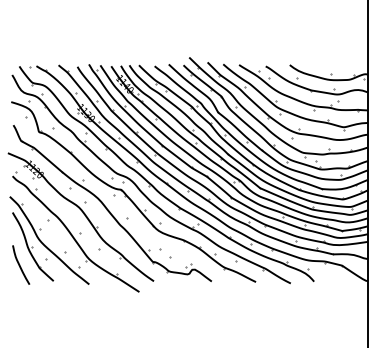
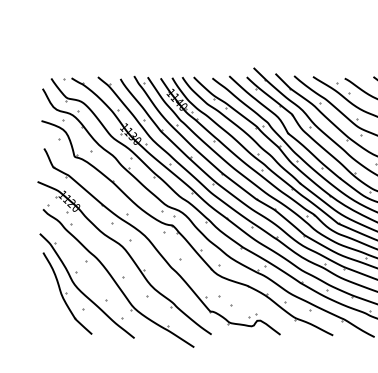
curve: (20, 264) -> (52, 314), removed

